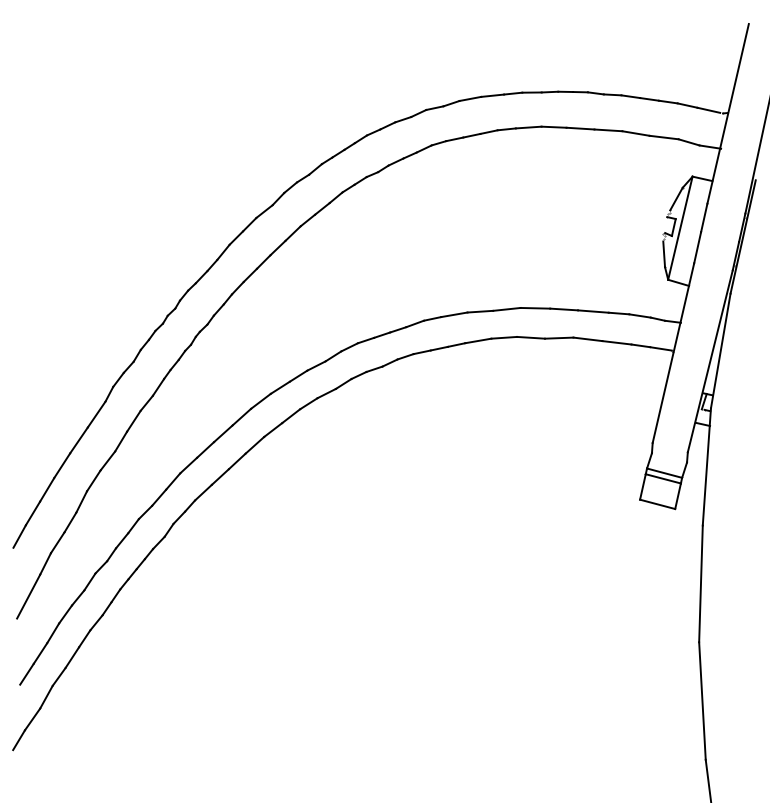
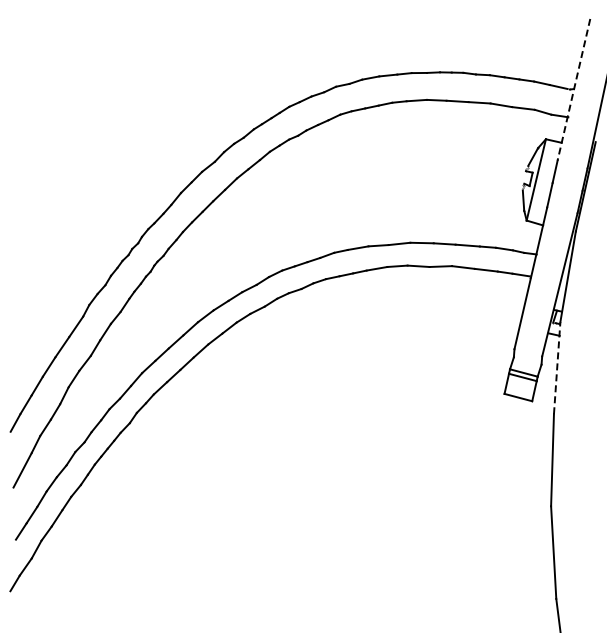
line: (727, 113) -> (573, 89), solid -> dashed
line: (707, 466) -> (557, 367), solid -> dashed

